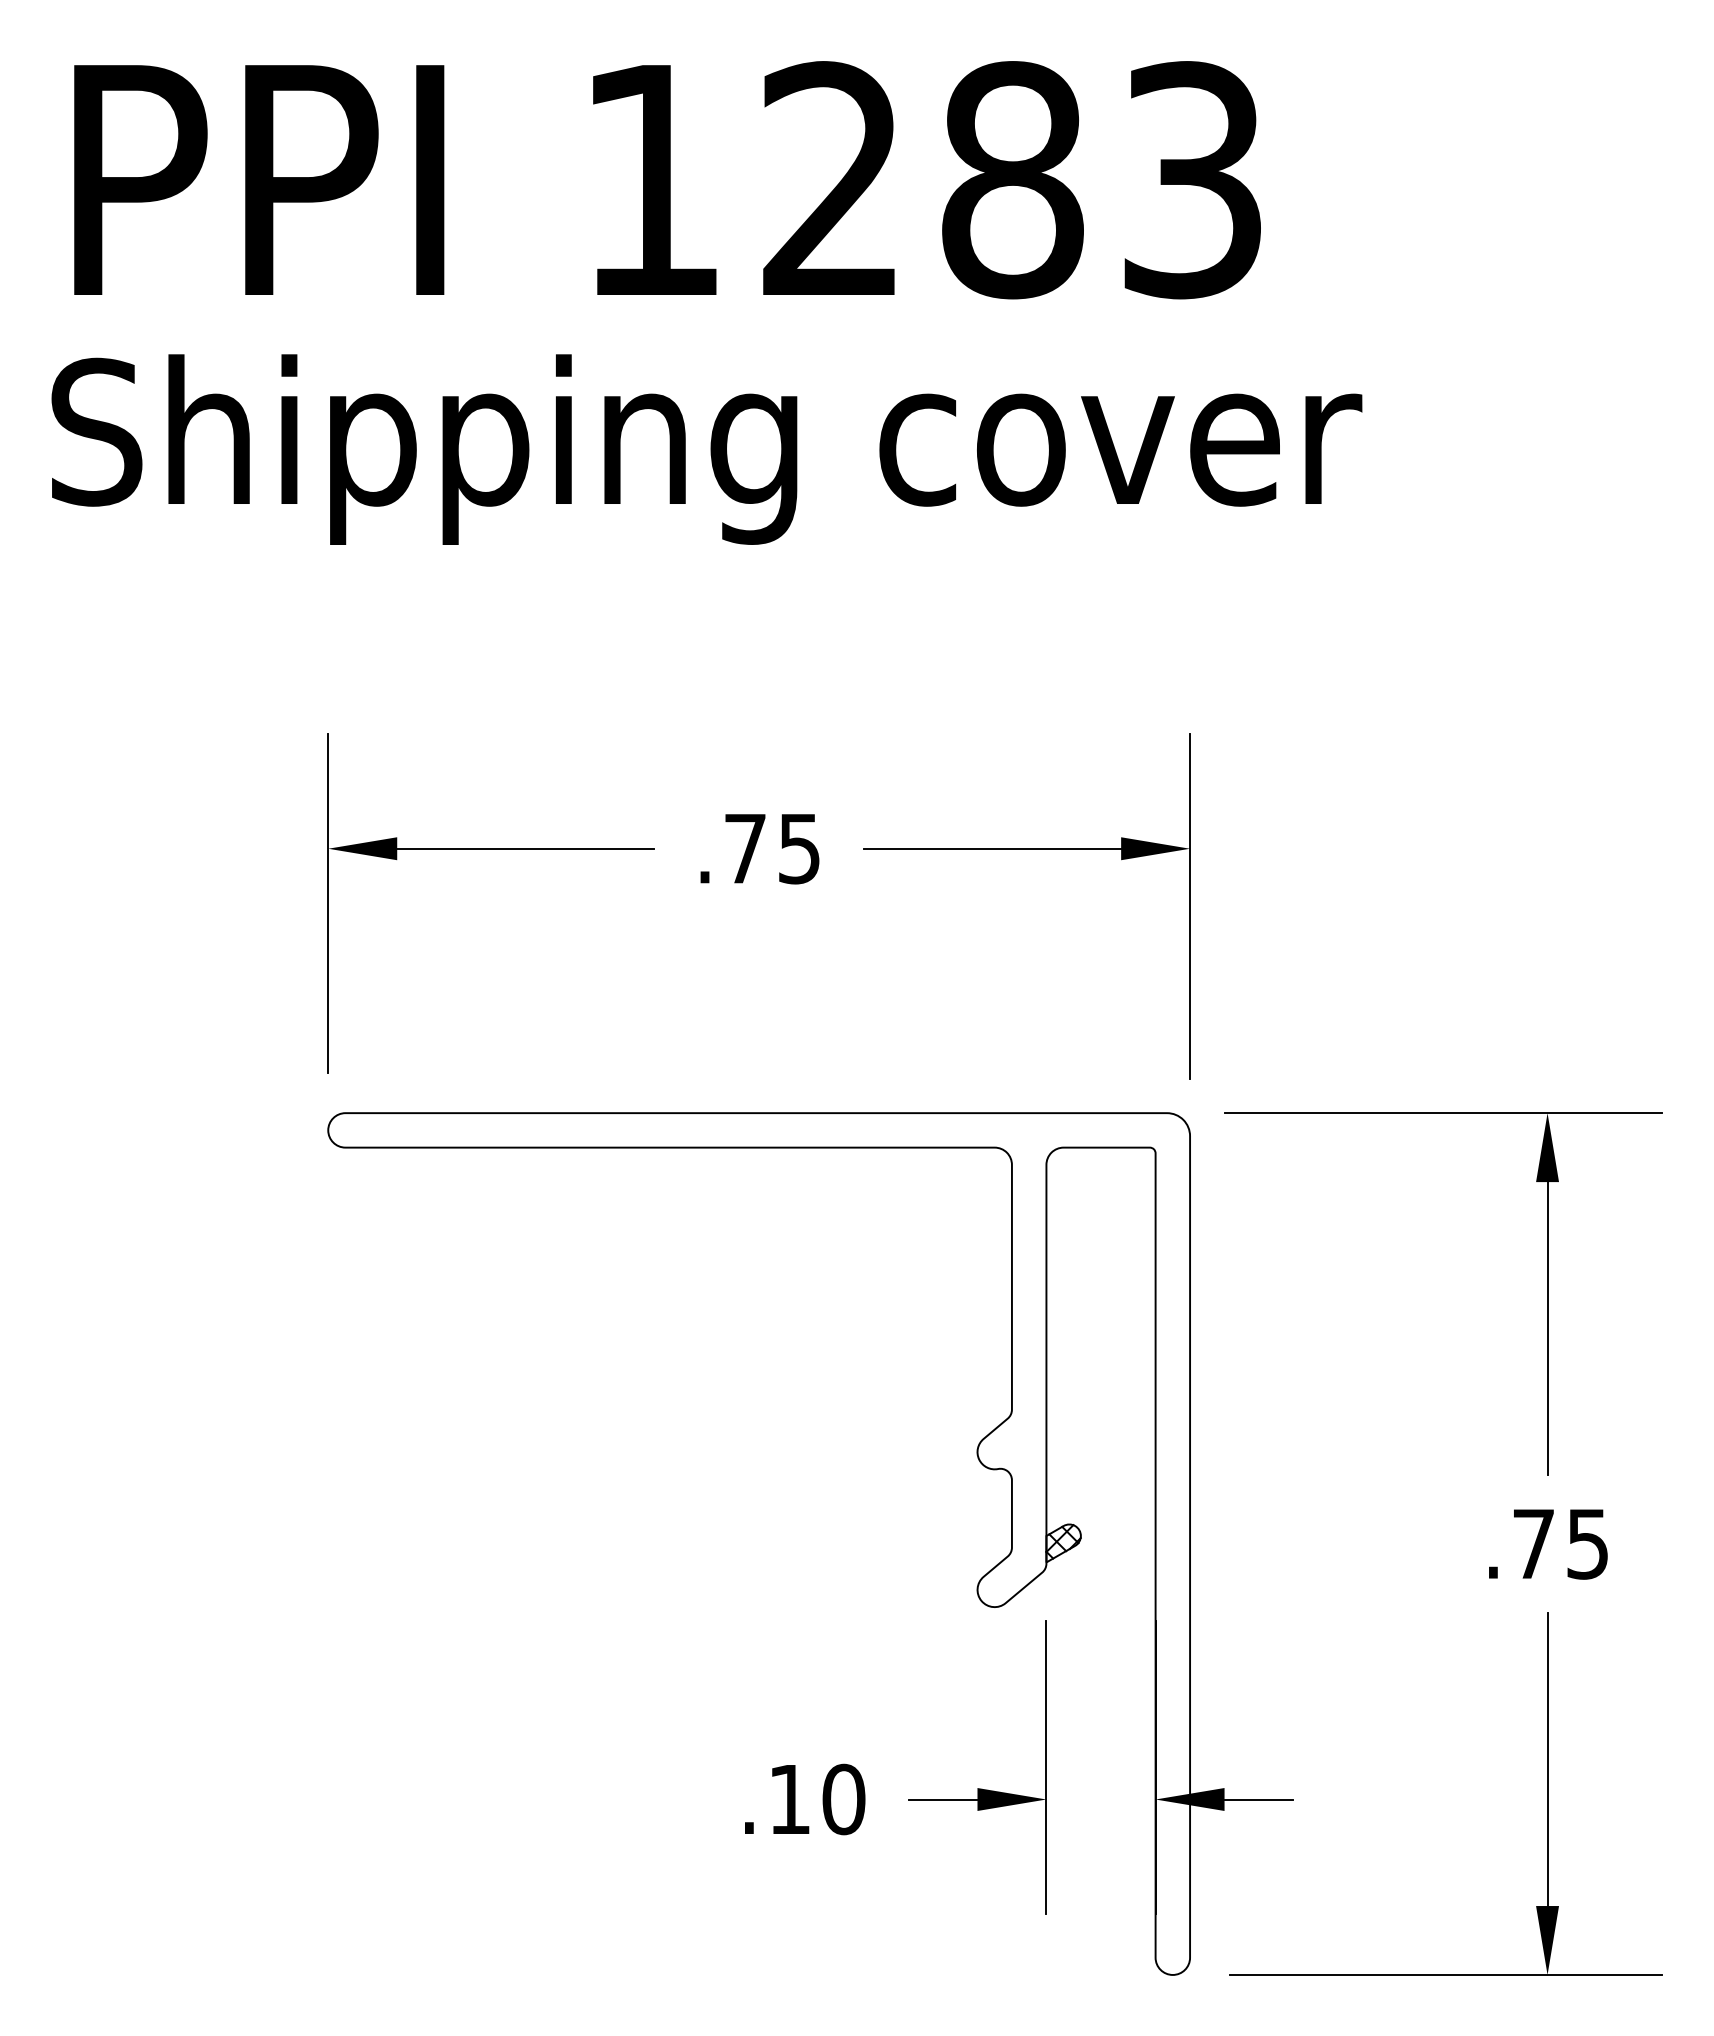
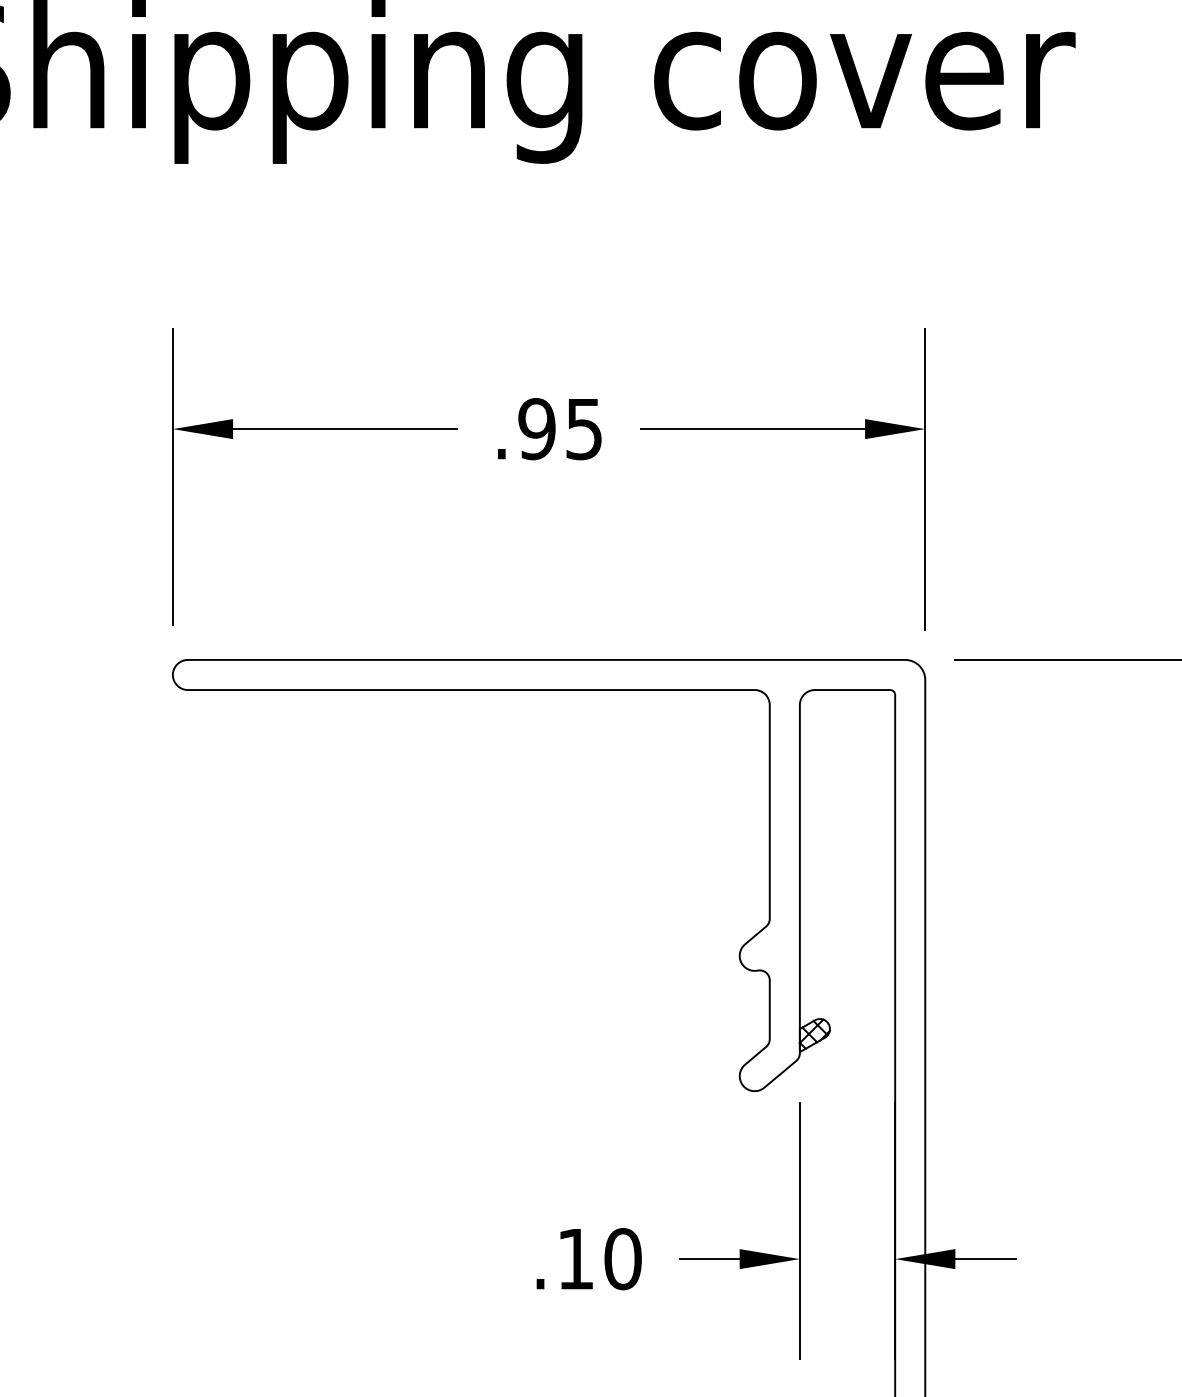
text: (745, 848) -> (537, 428), .75 -> .95

